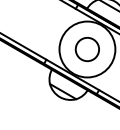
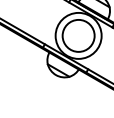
circle: (87, 49) -> (78, 35), size x1.67

